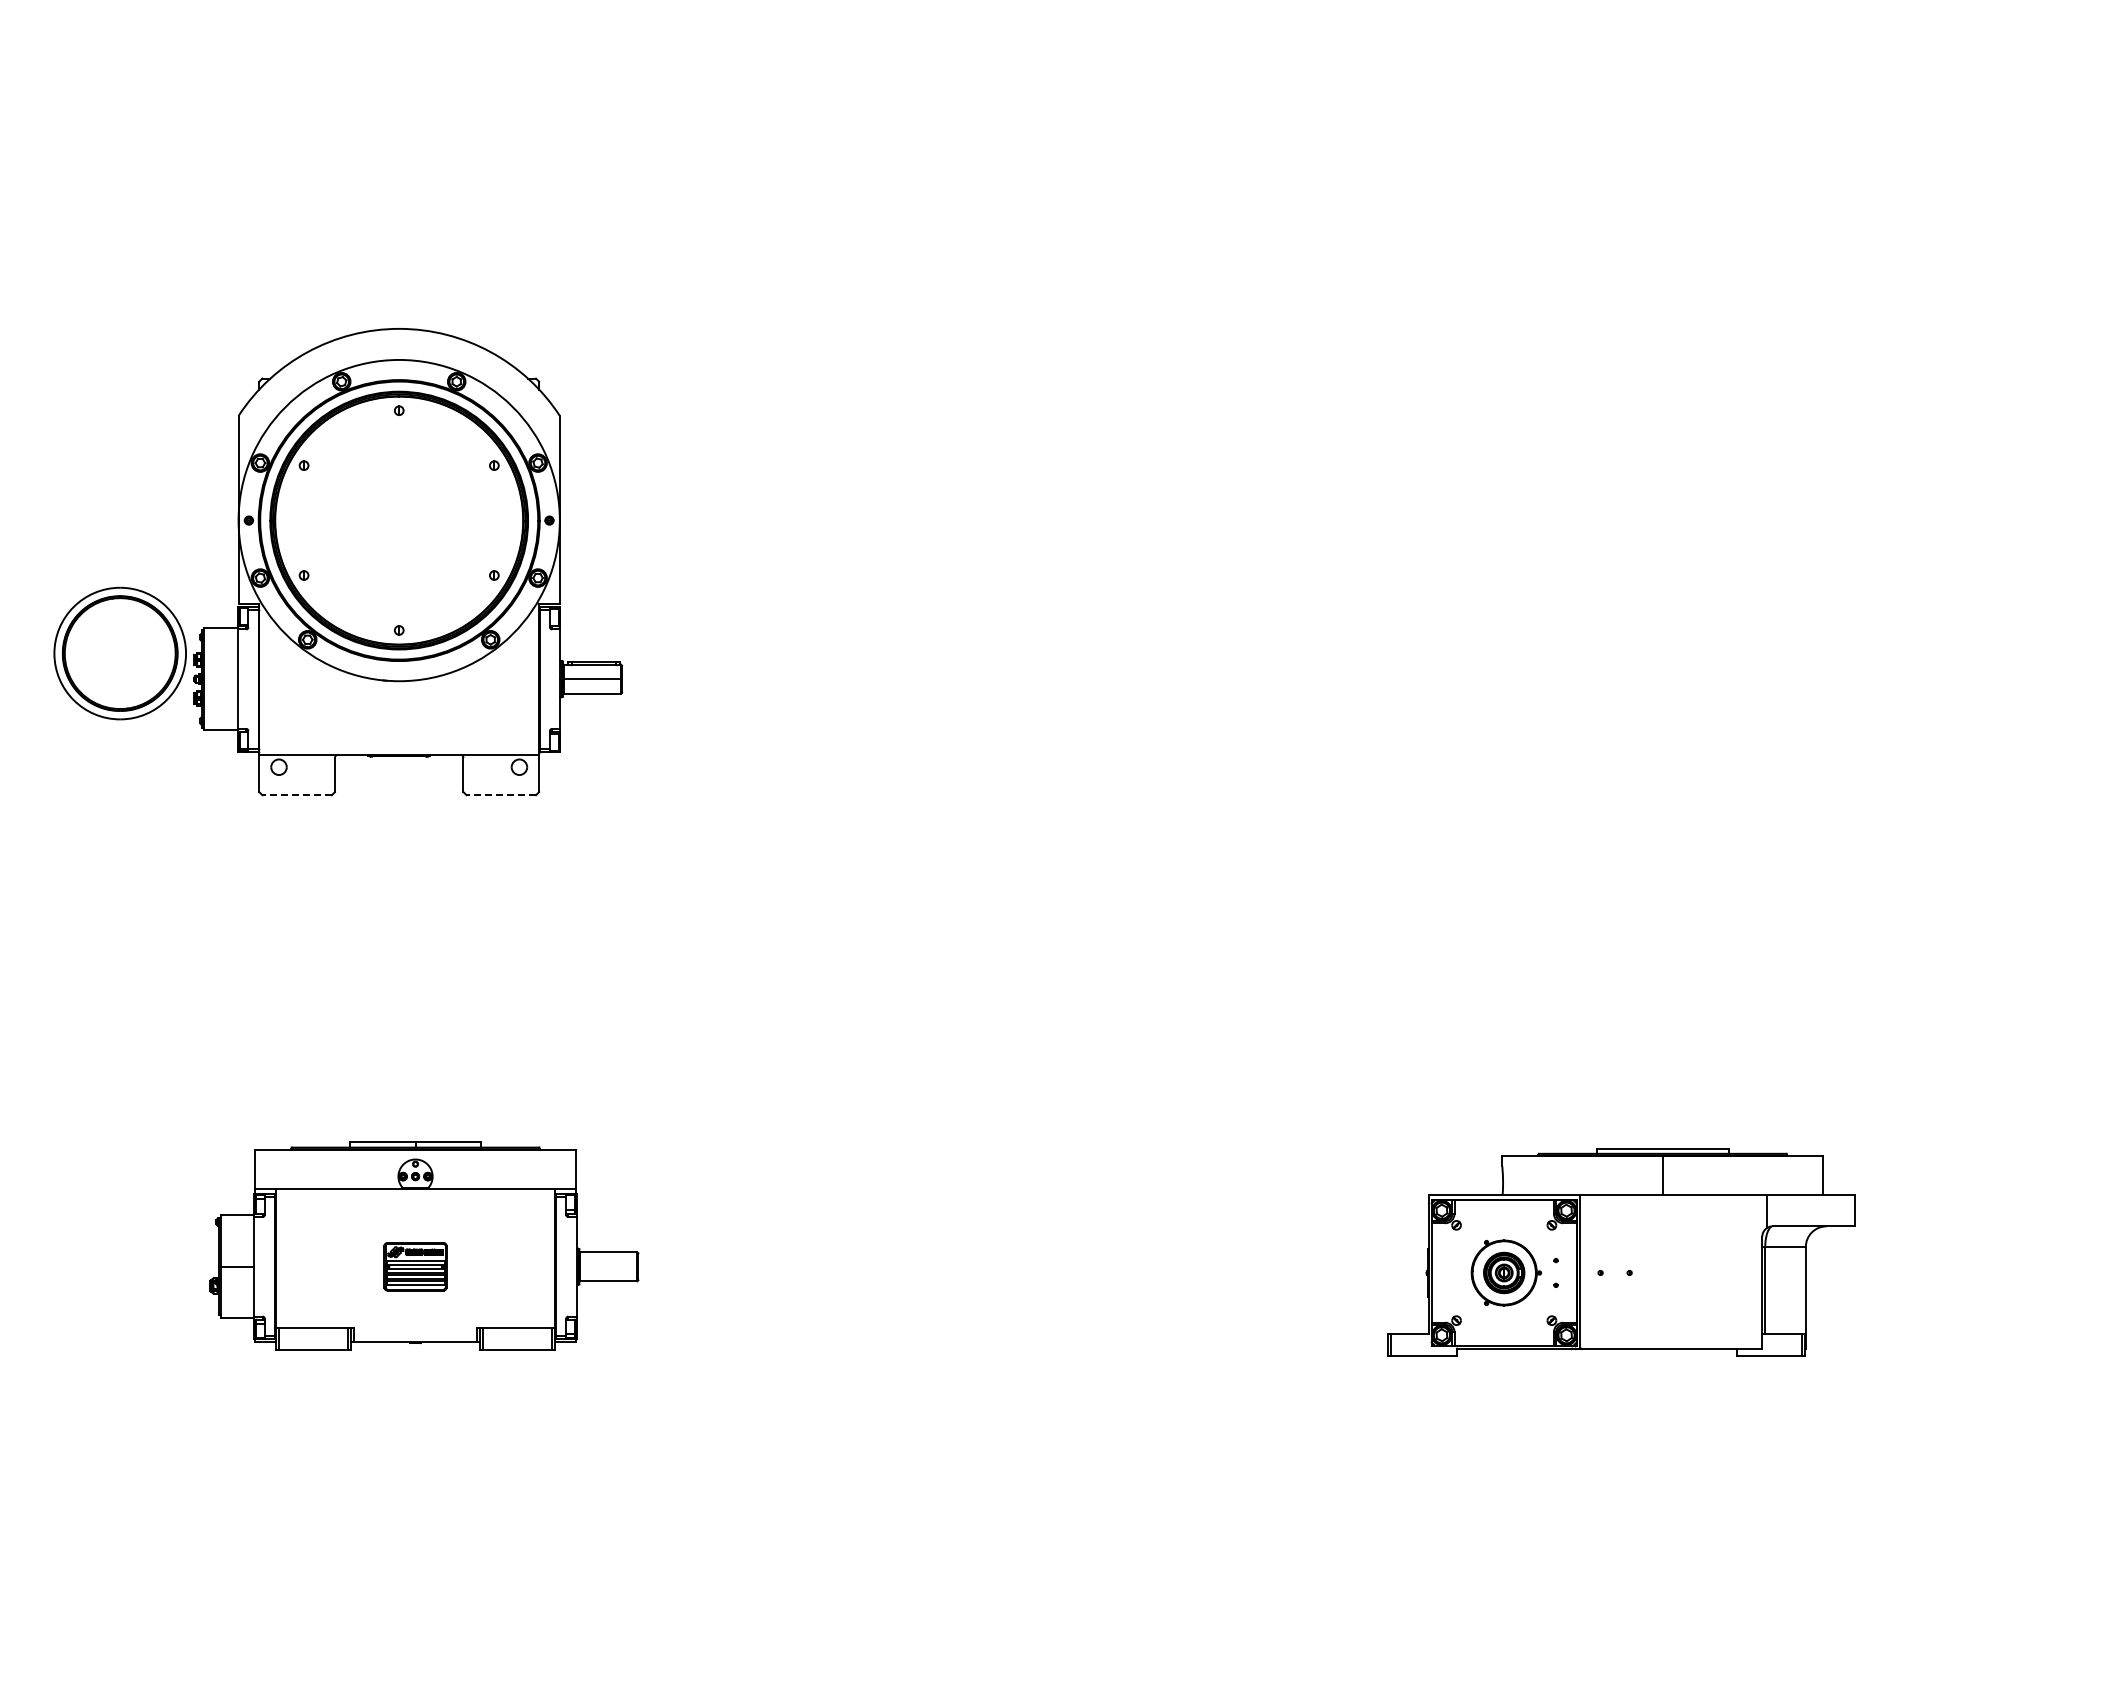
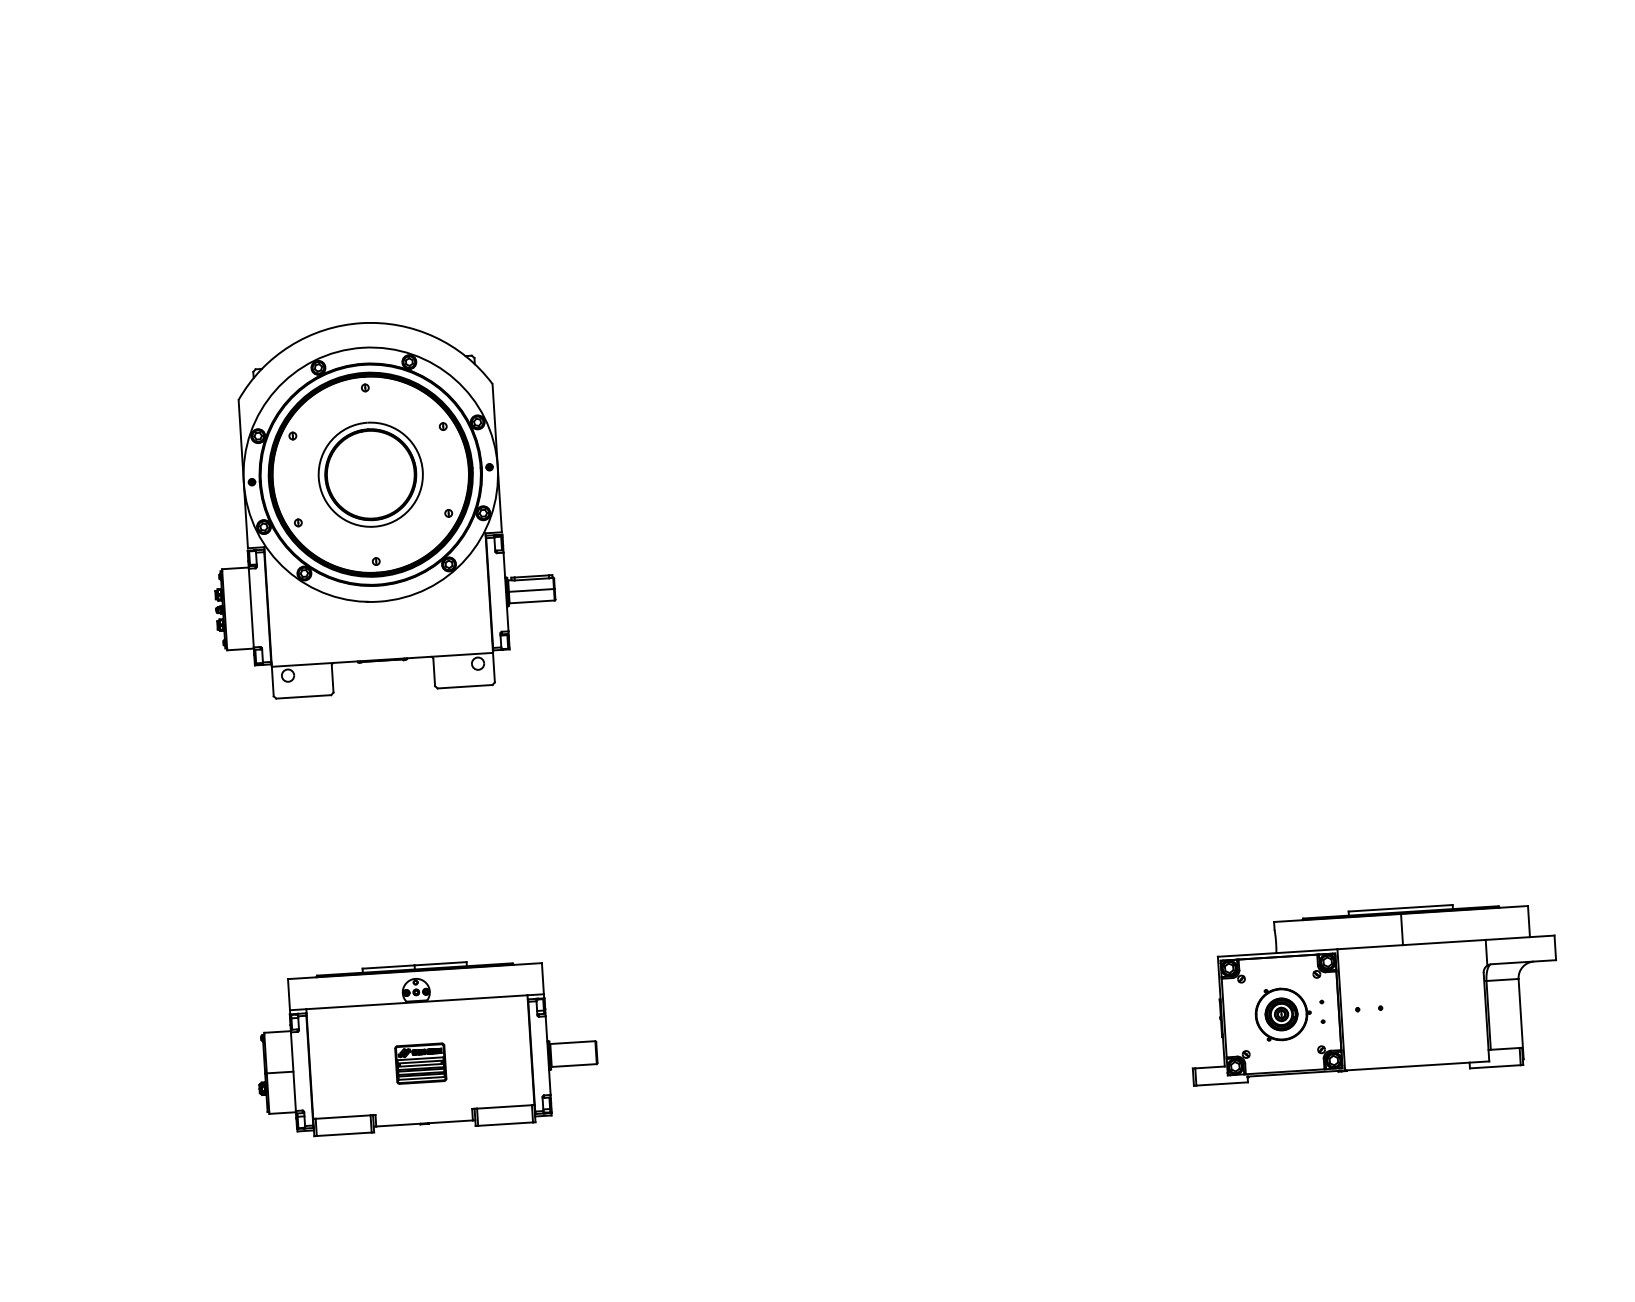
part: (119, 653) -> (370, 474), moved
line: (297, 795) -> (304, 697), dashed -> solid
line: (501, 795) -> (465, 686), dashed -> solid

